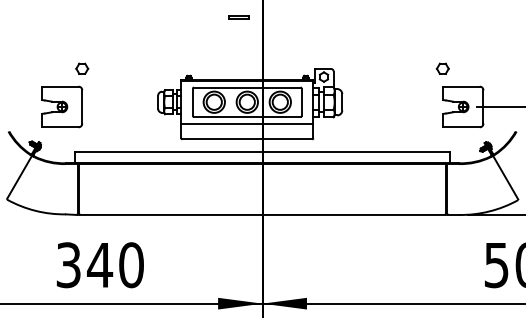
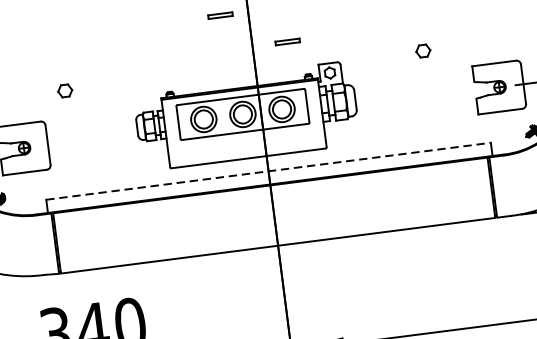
line: (291, 45) -> (286, 40), added
part: (82, 68) -> (65, 90), moved
part: (442, 68) -> (422, 50), moved
line: (247, 124) -> (246, 140), removed
line: (262, 152) -> (268, 171), solid -> dashed

